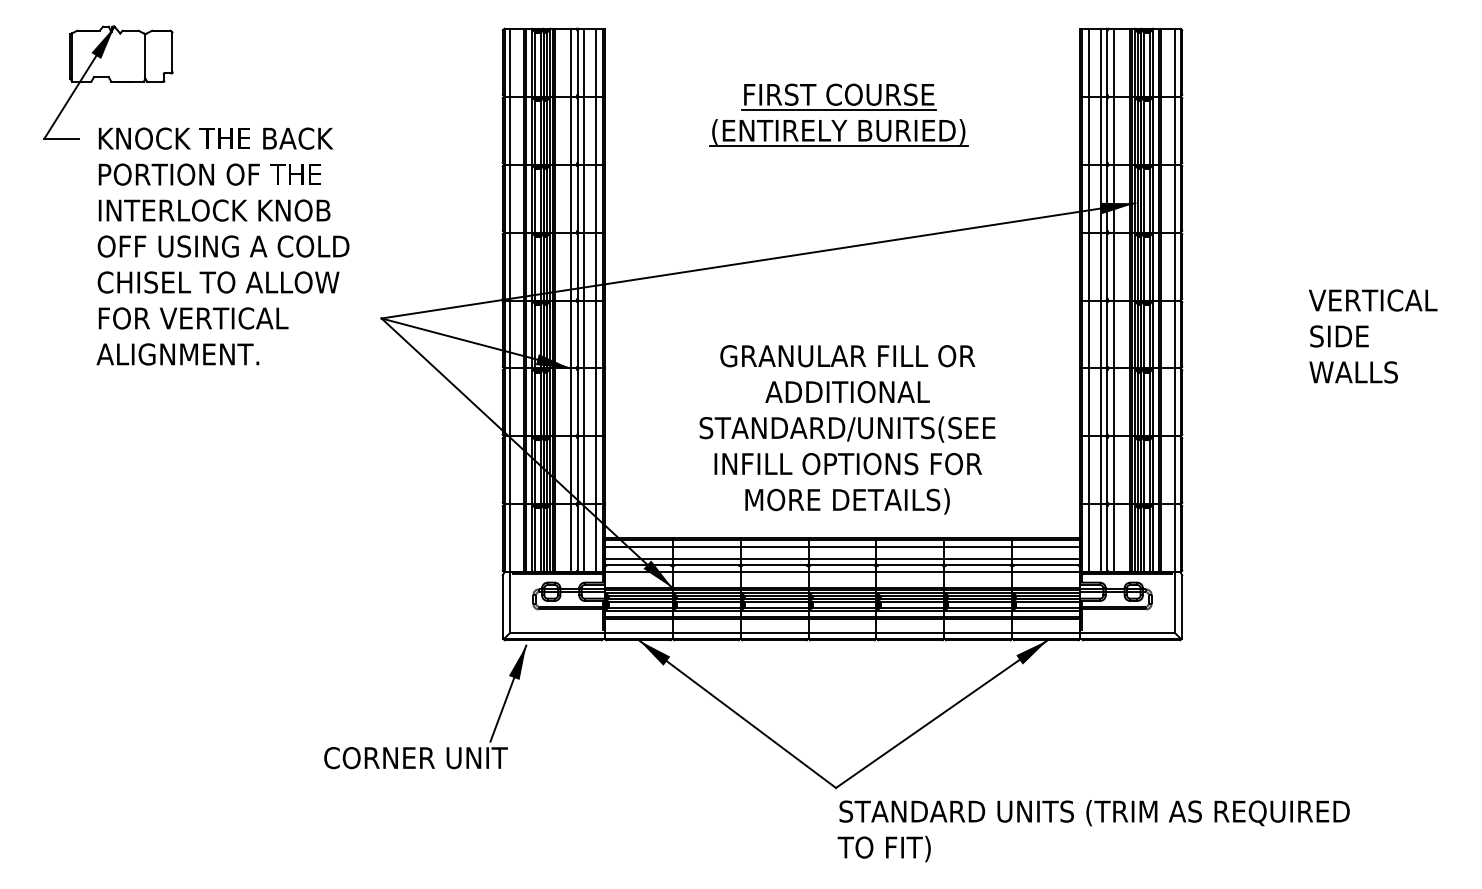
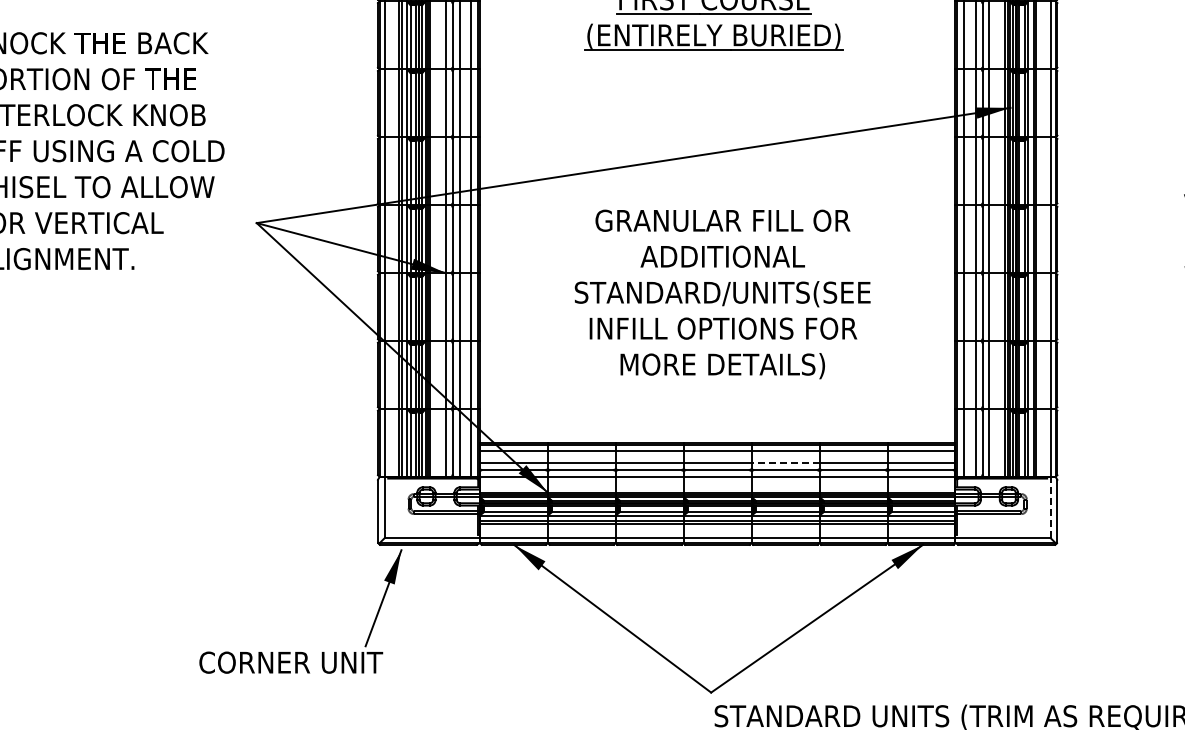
text: (847, 429) -> (722, 294), moved
line: (910, 558) -> (785, 463), solid -> dashed
line: (1175, 602) -> (1050, 507), solid -> dashed

